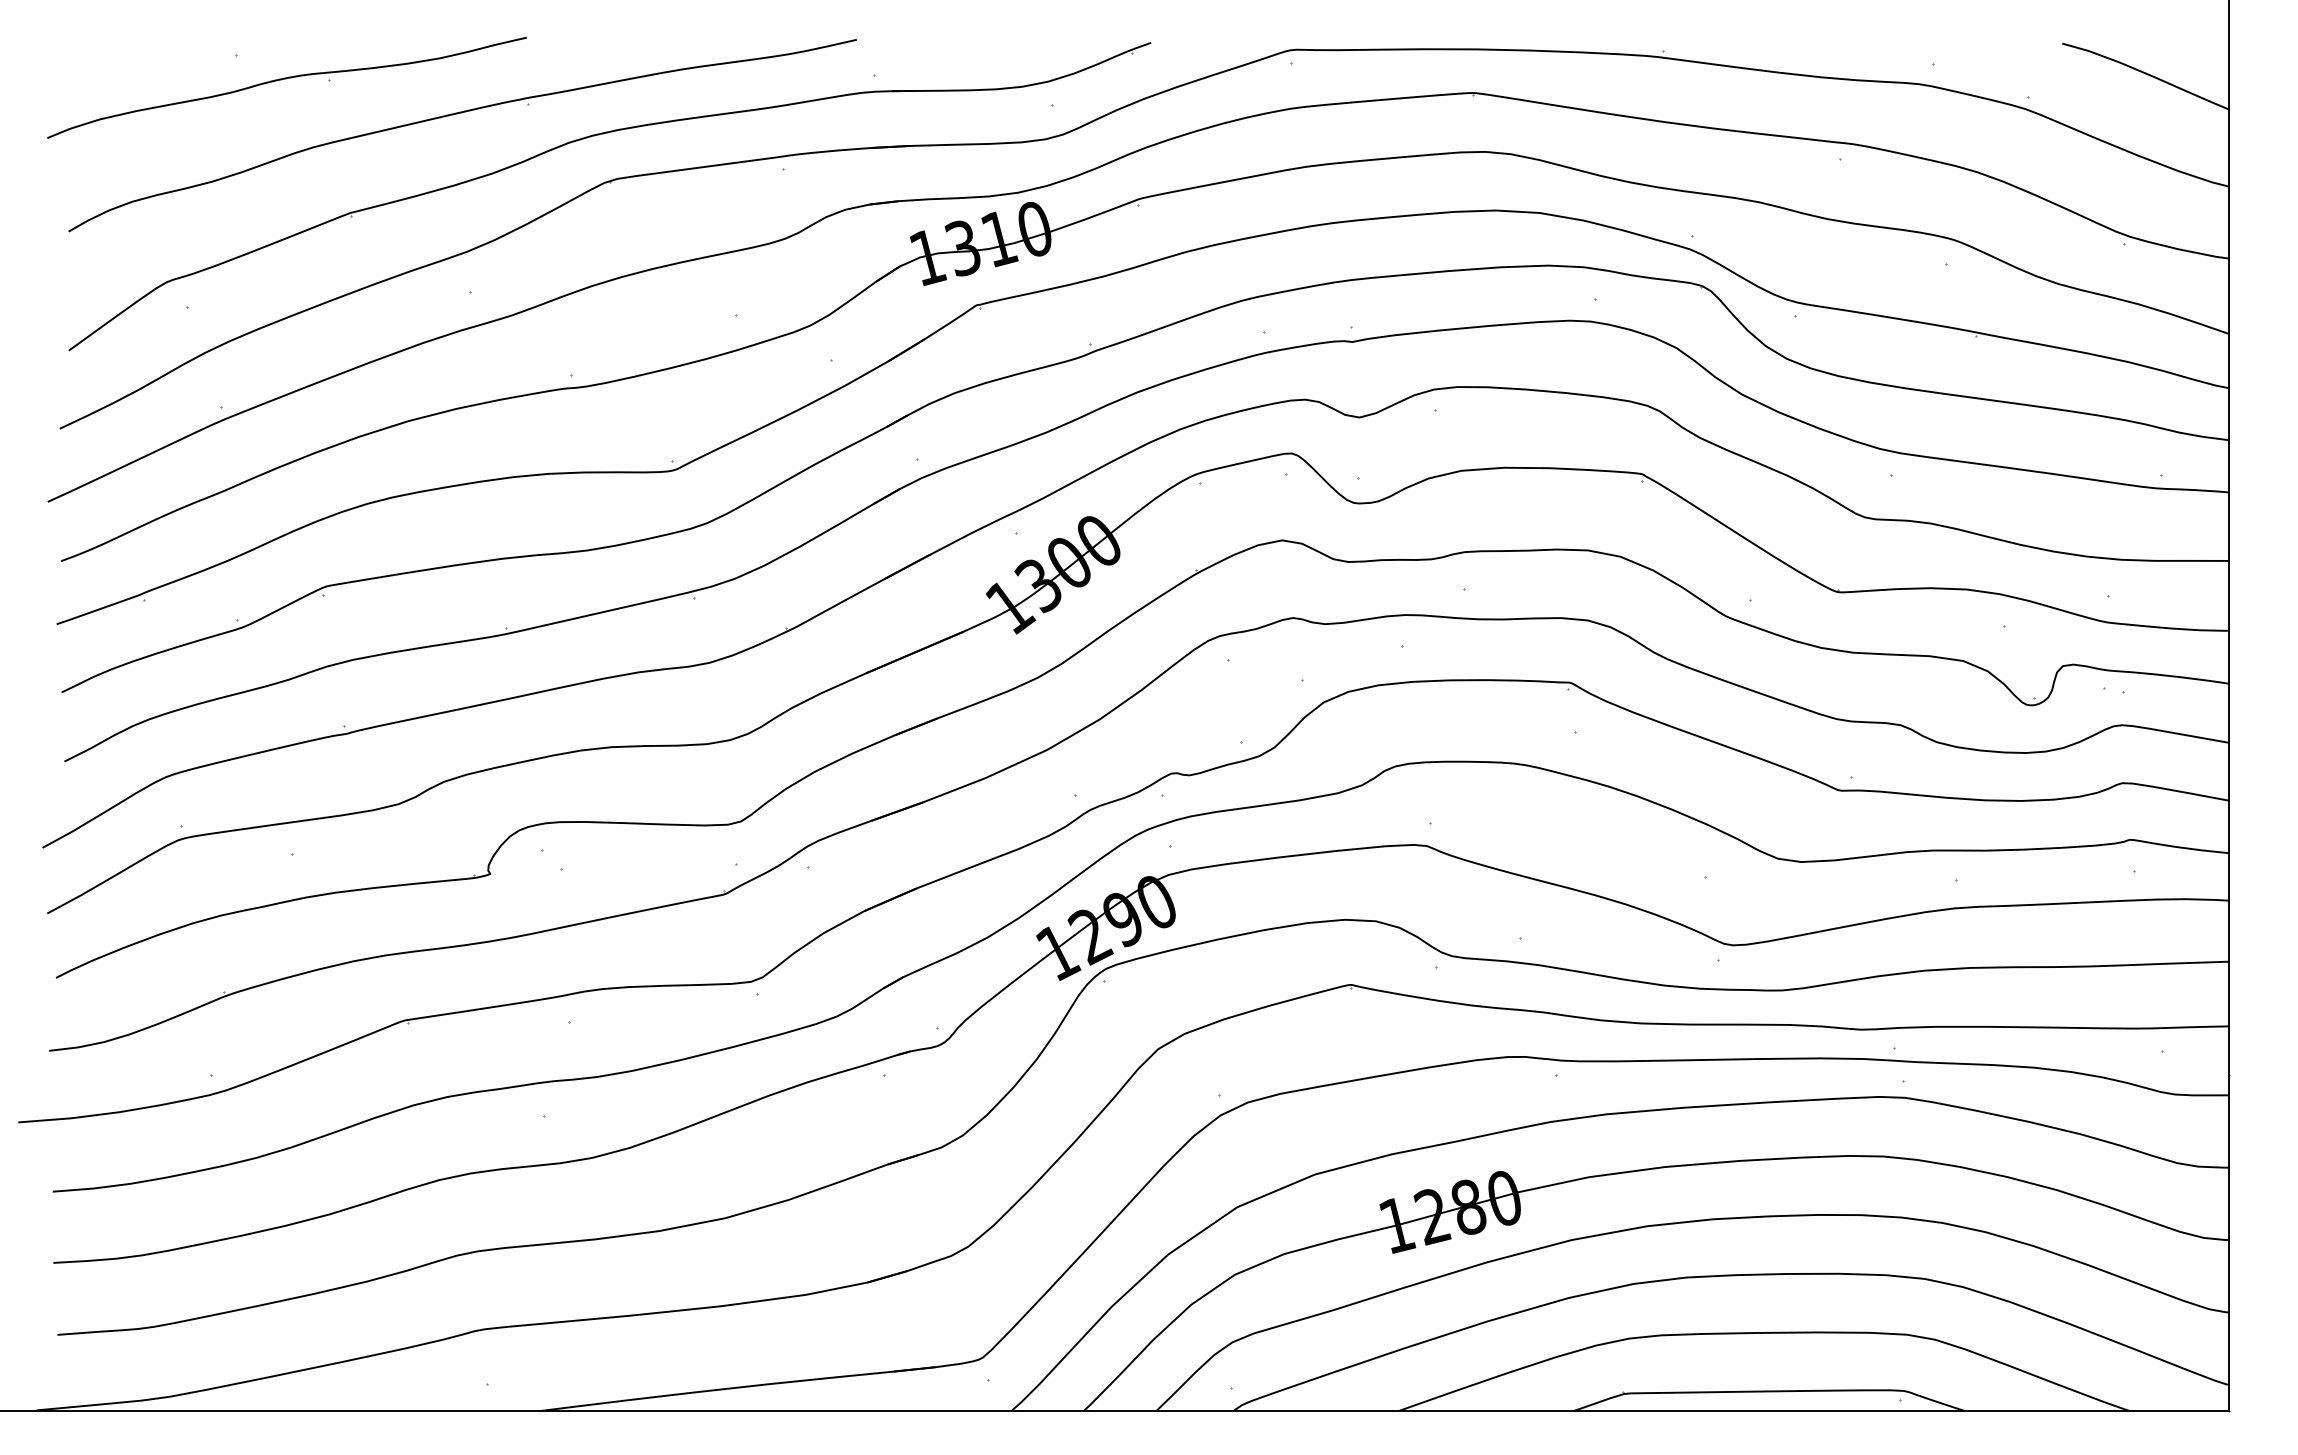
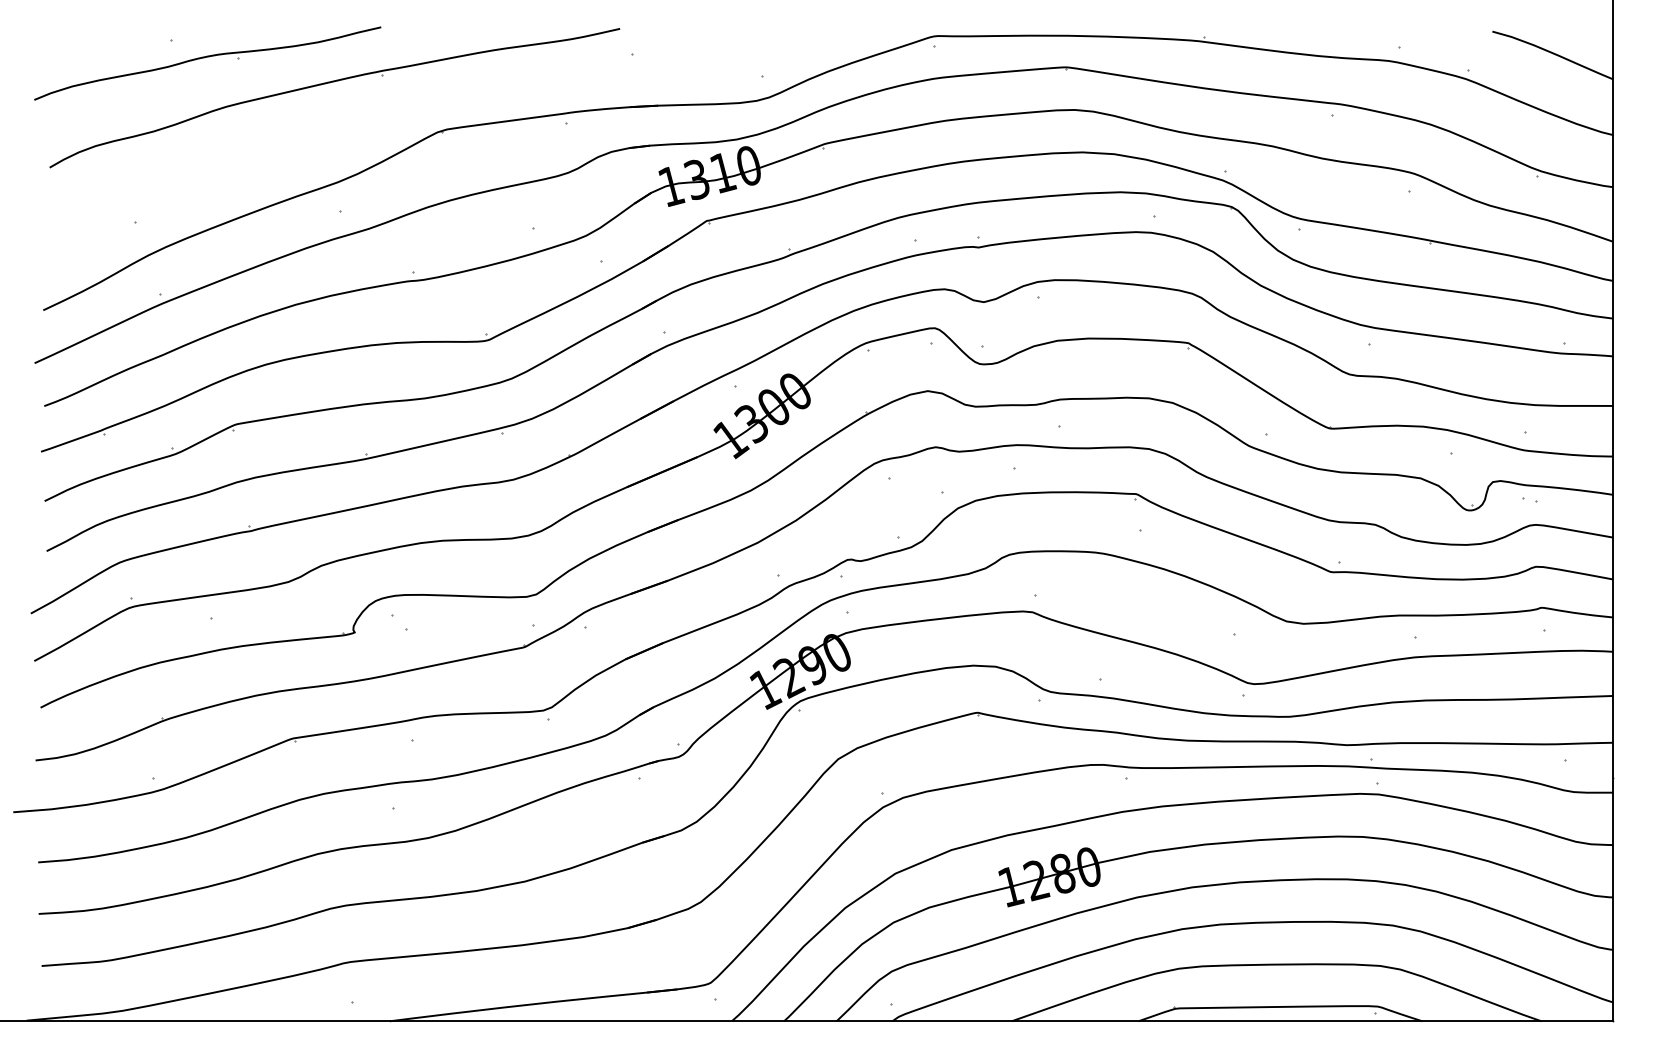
part: (599, 136) -> (433, 98), removed

